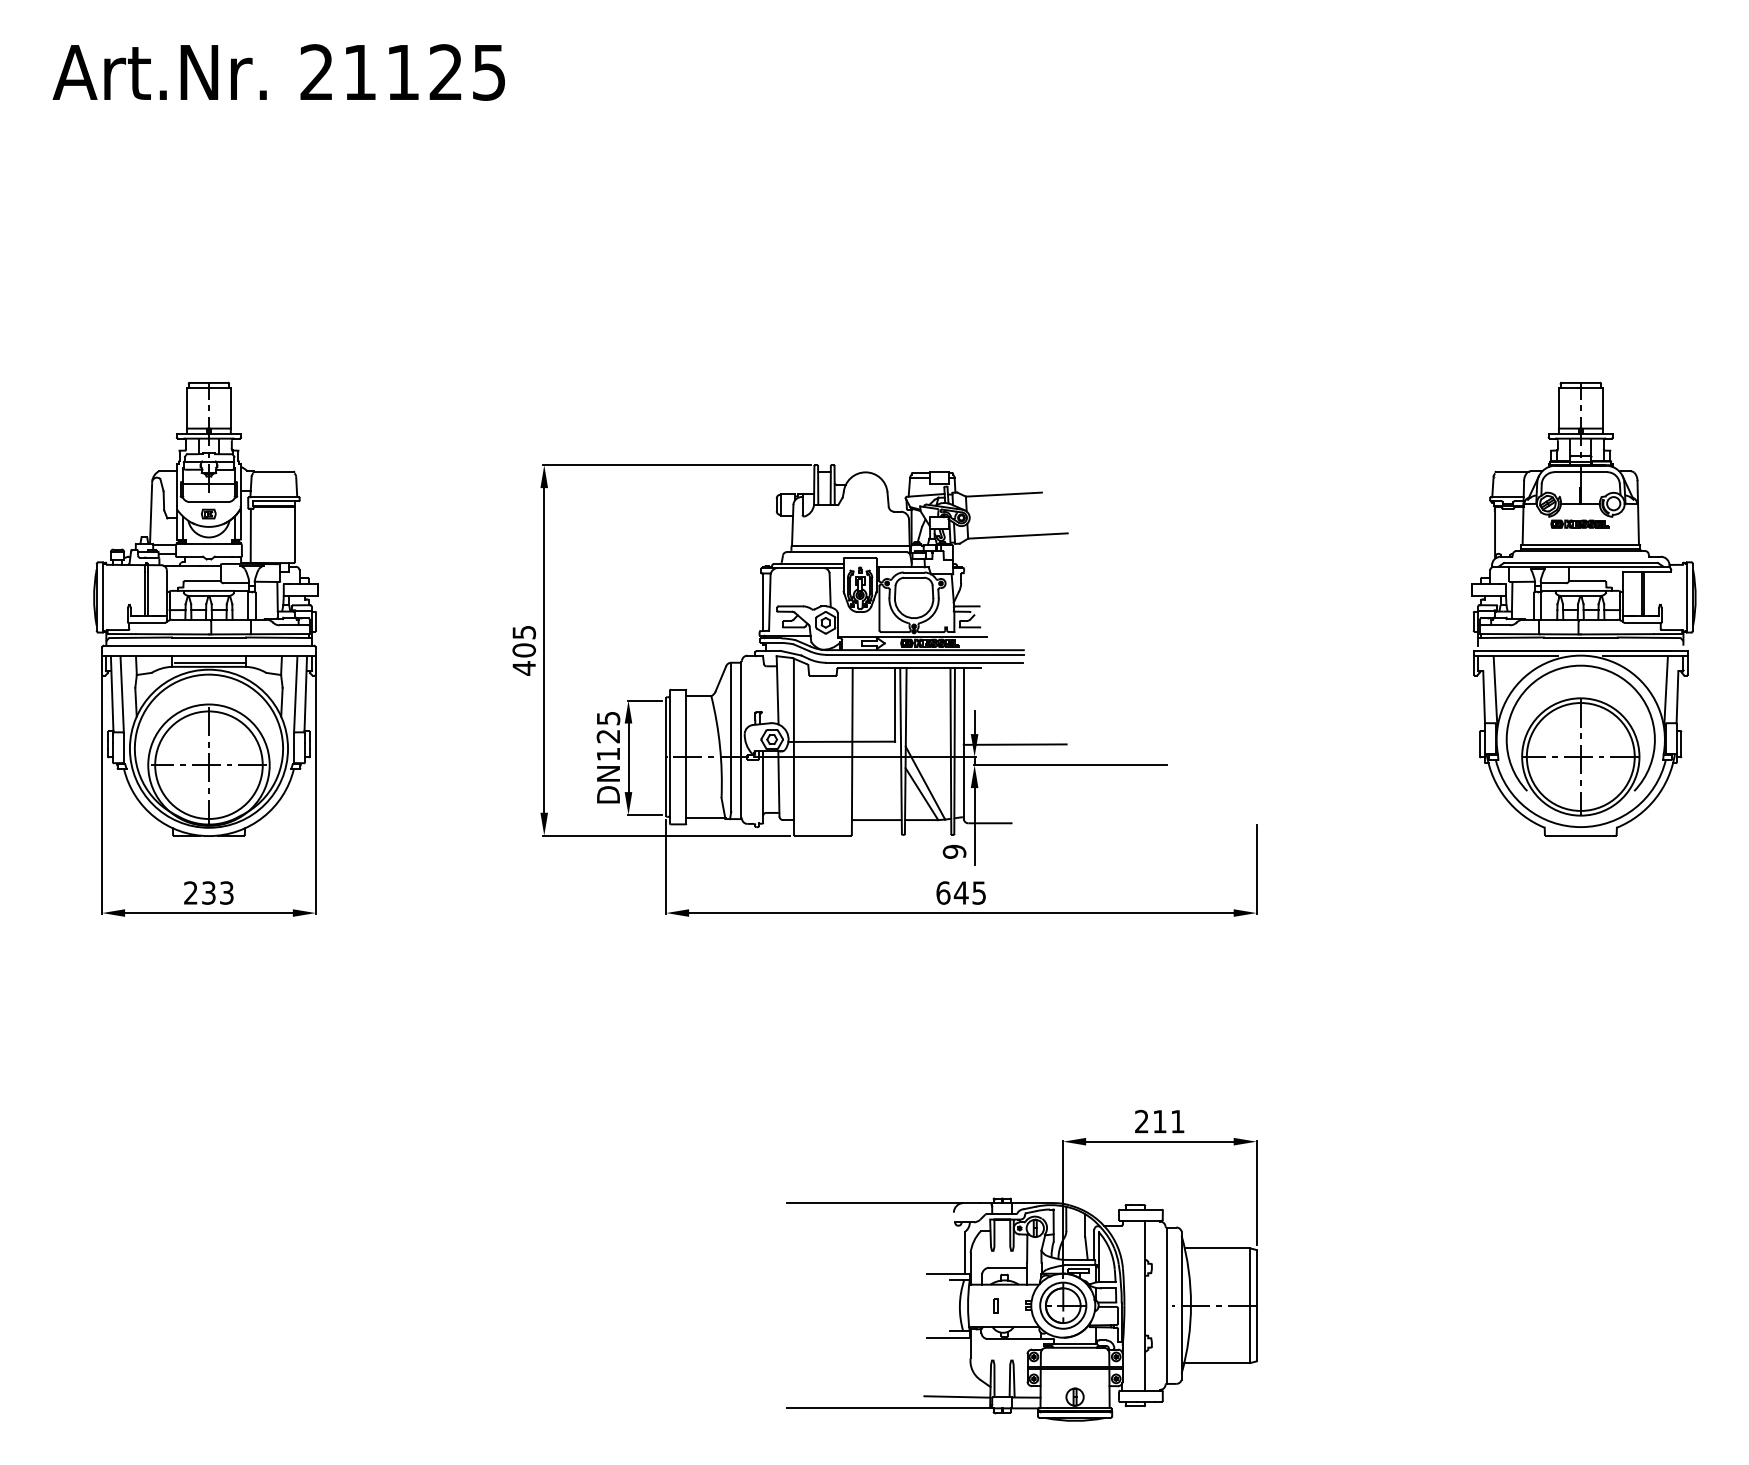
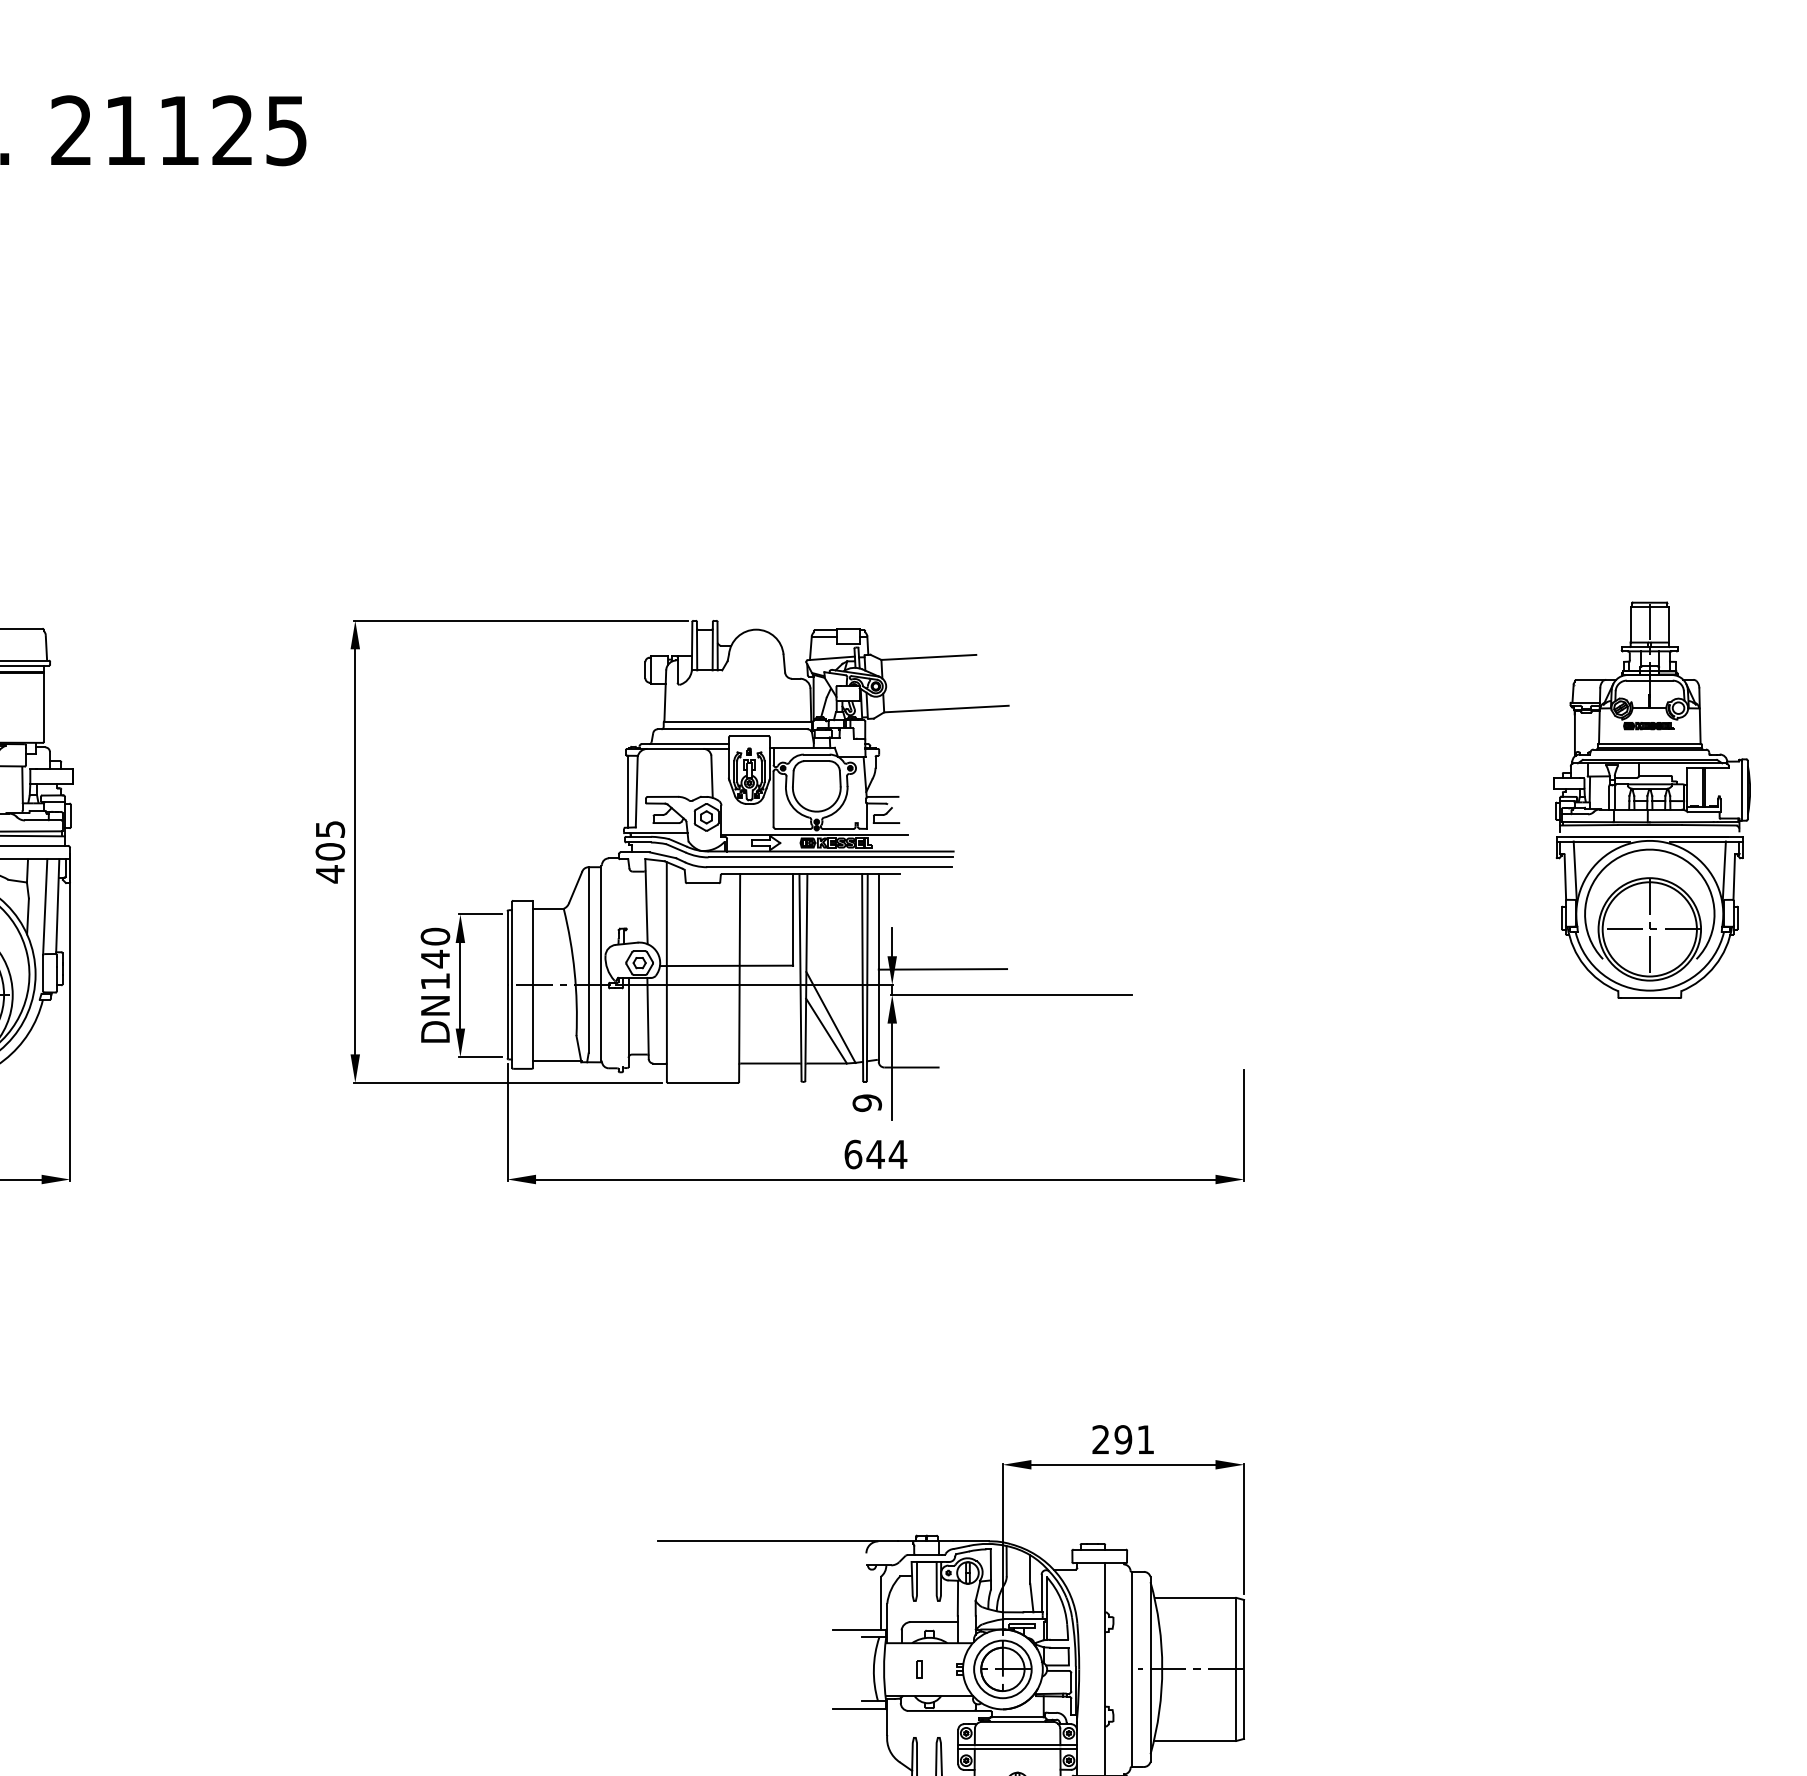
part: (1583, 608) -> (1651, 799), size x0.7
text: (608, 727) -> (435, 947), DN125 -> DN140
text: (978, 892) -> (897, 1153), 645 -> 644
text: (1159, 1121) -> (1122, 1439), 211 -> 291

